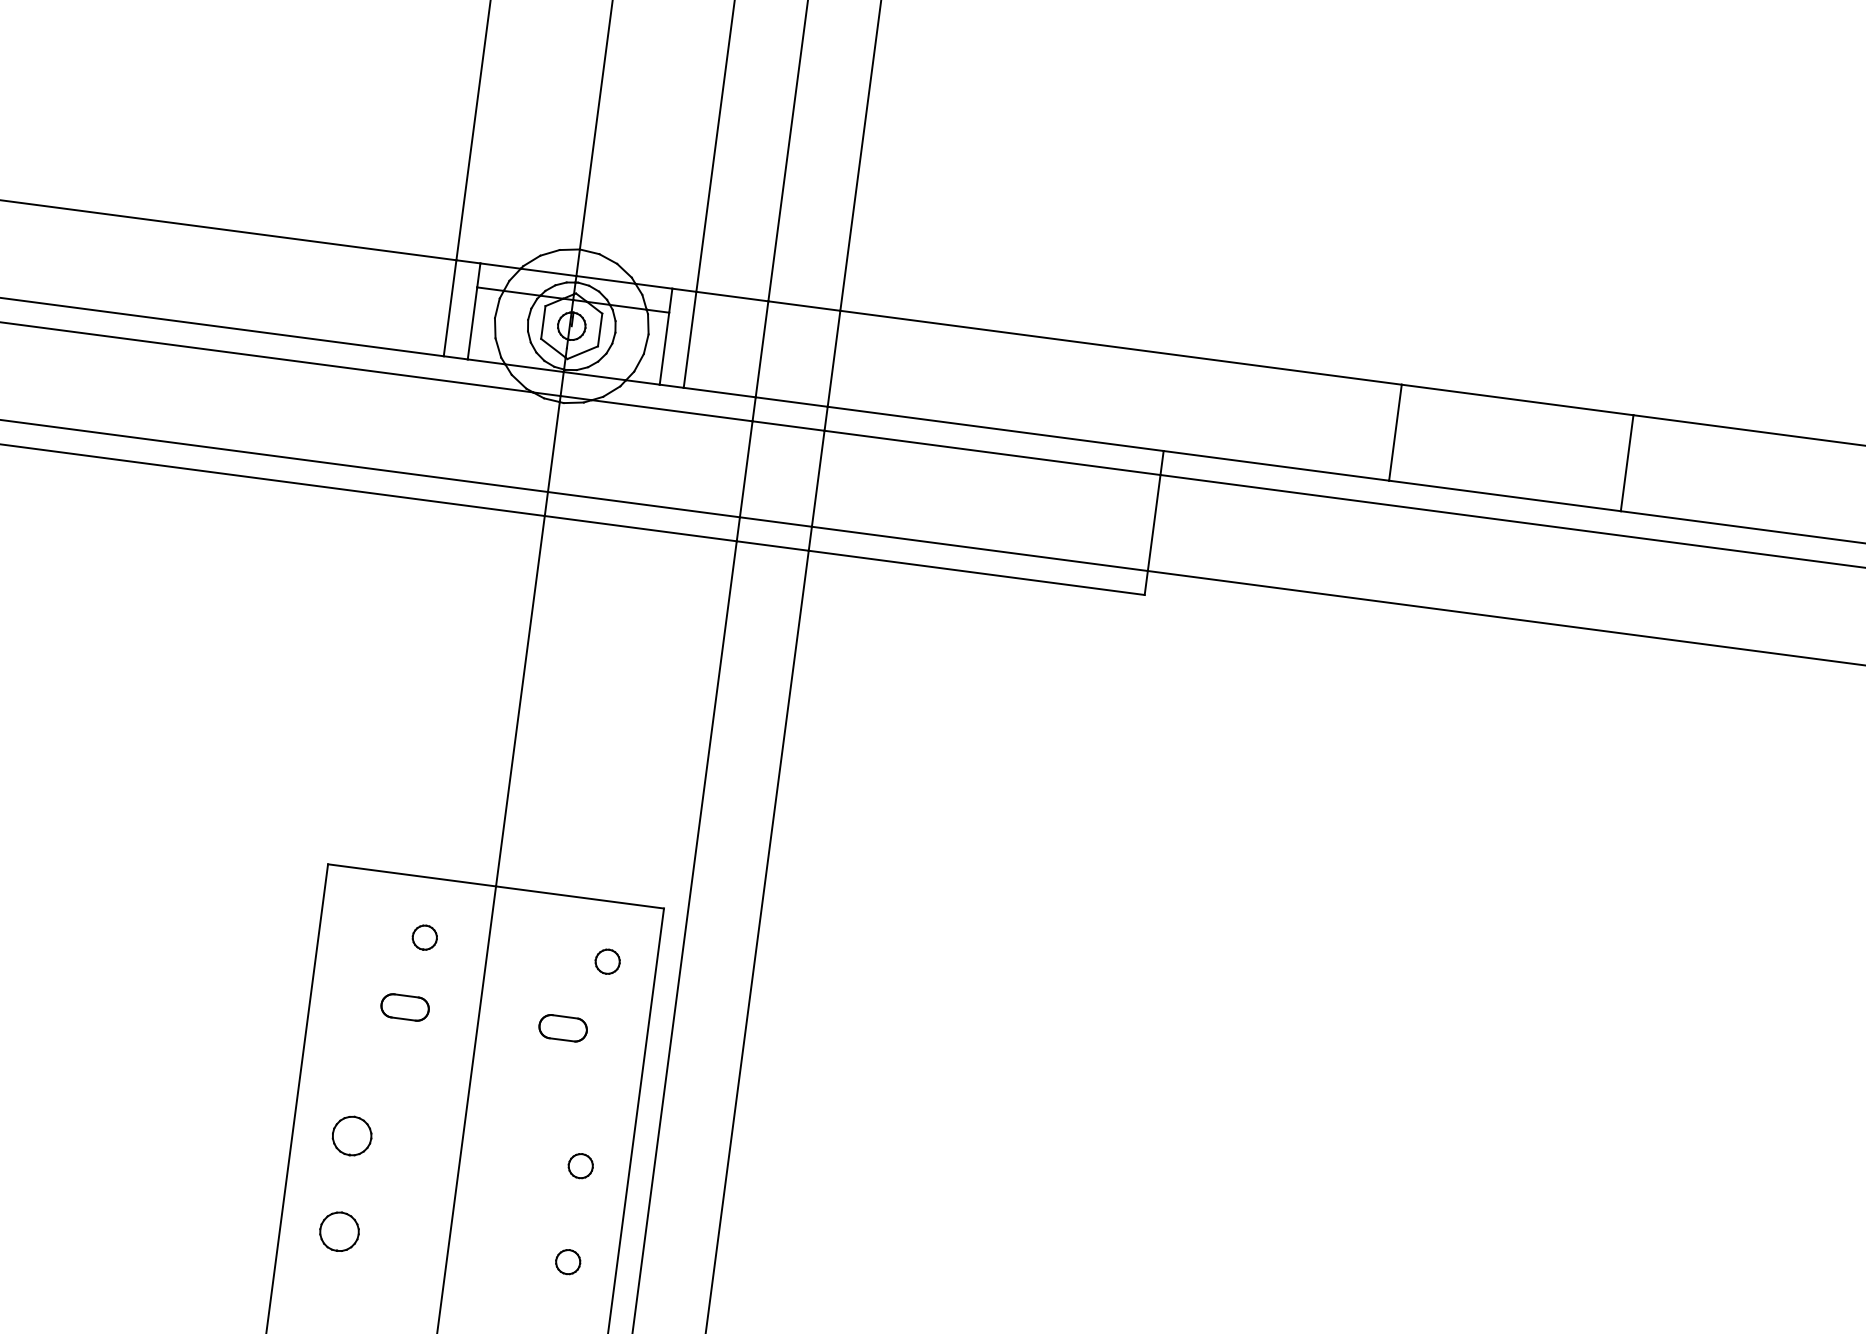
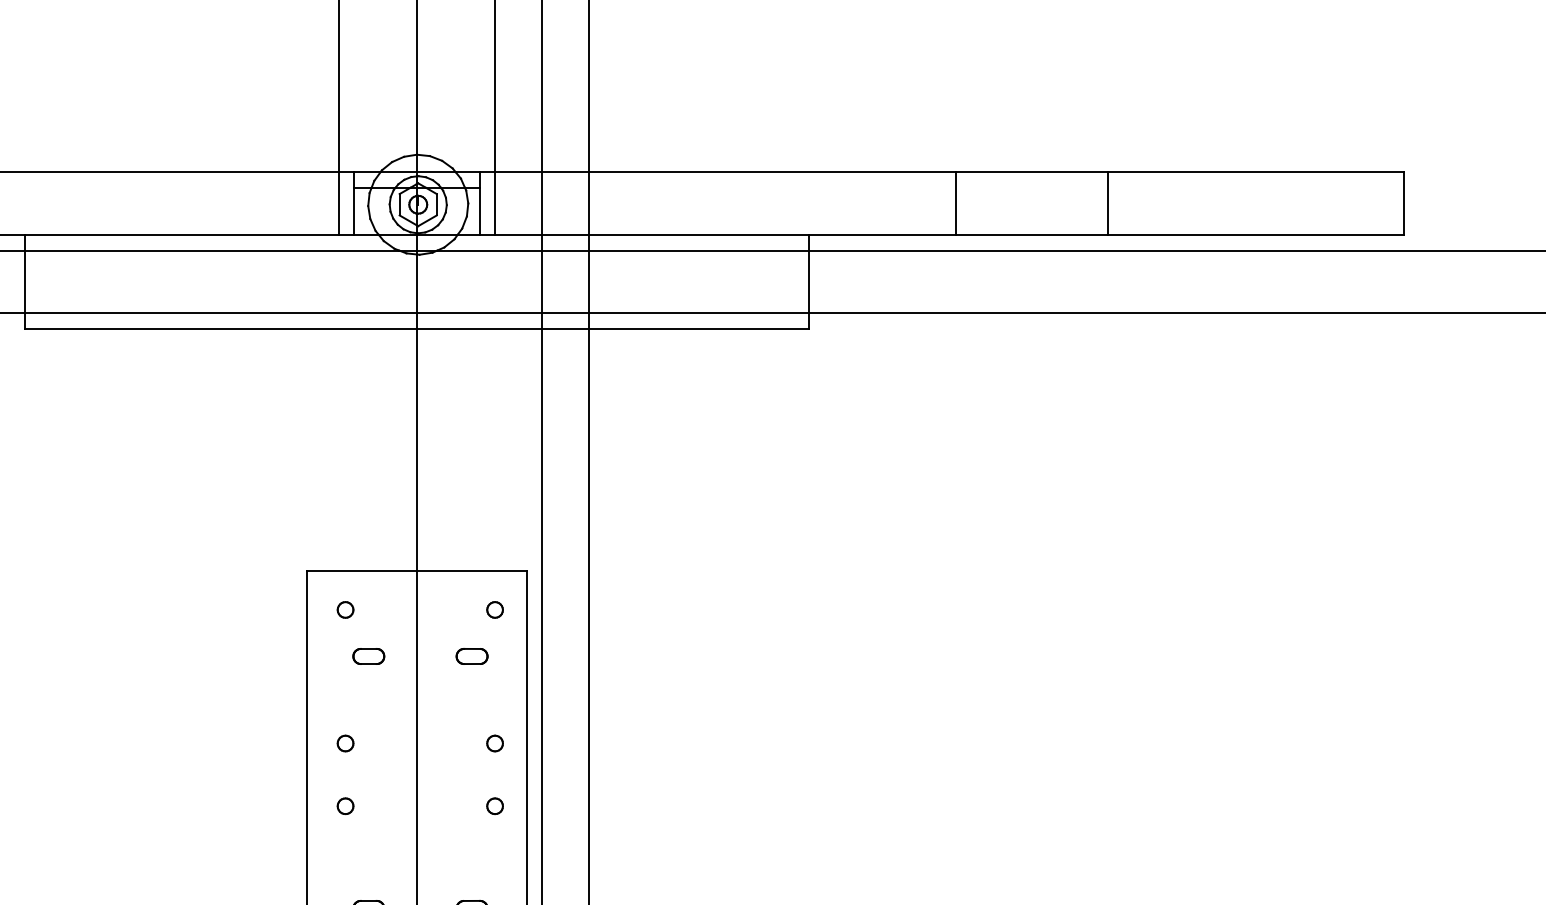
part: (424, 936) -> (345, 609), moved
part: (351, 1135) -> (345, 743), size x0.62
part: (339, 1232) -> (345, 806), size x0.62

